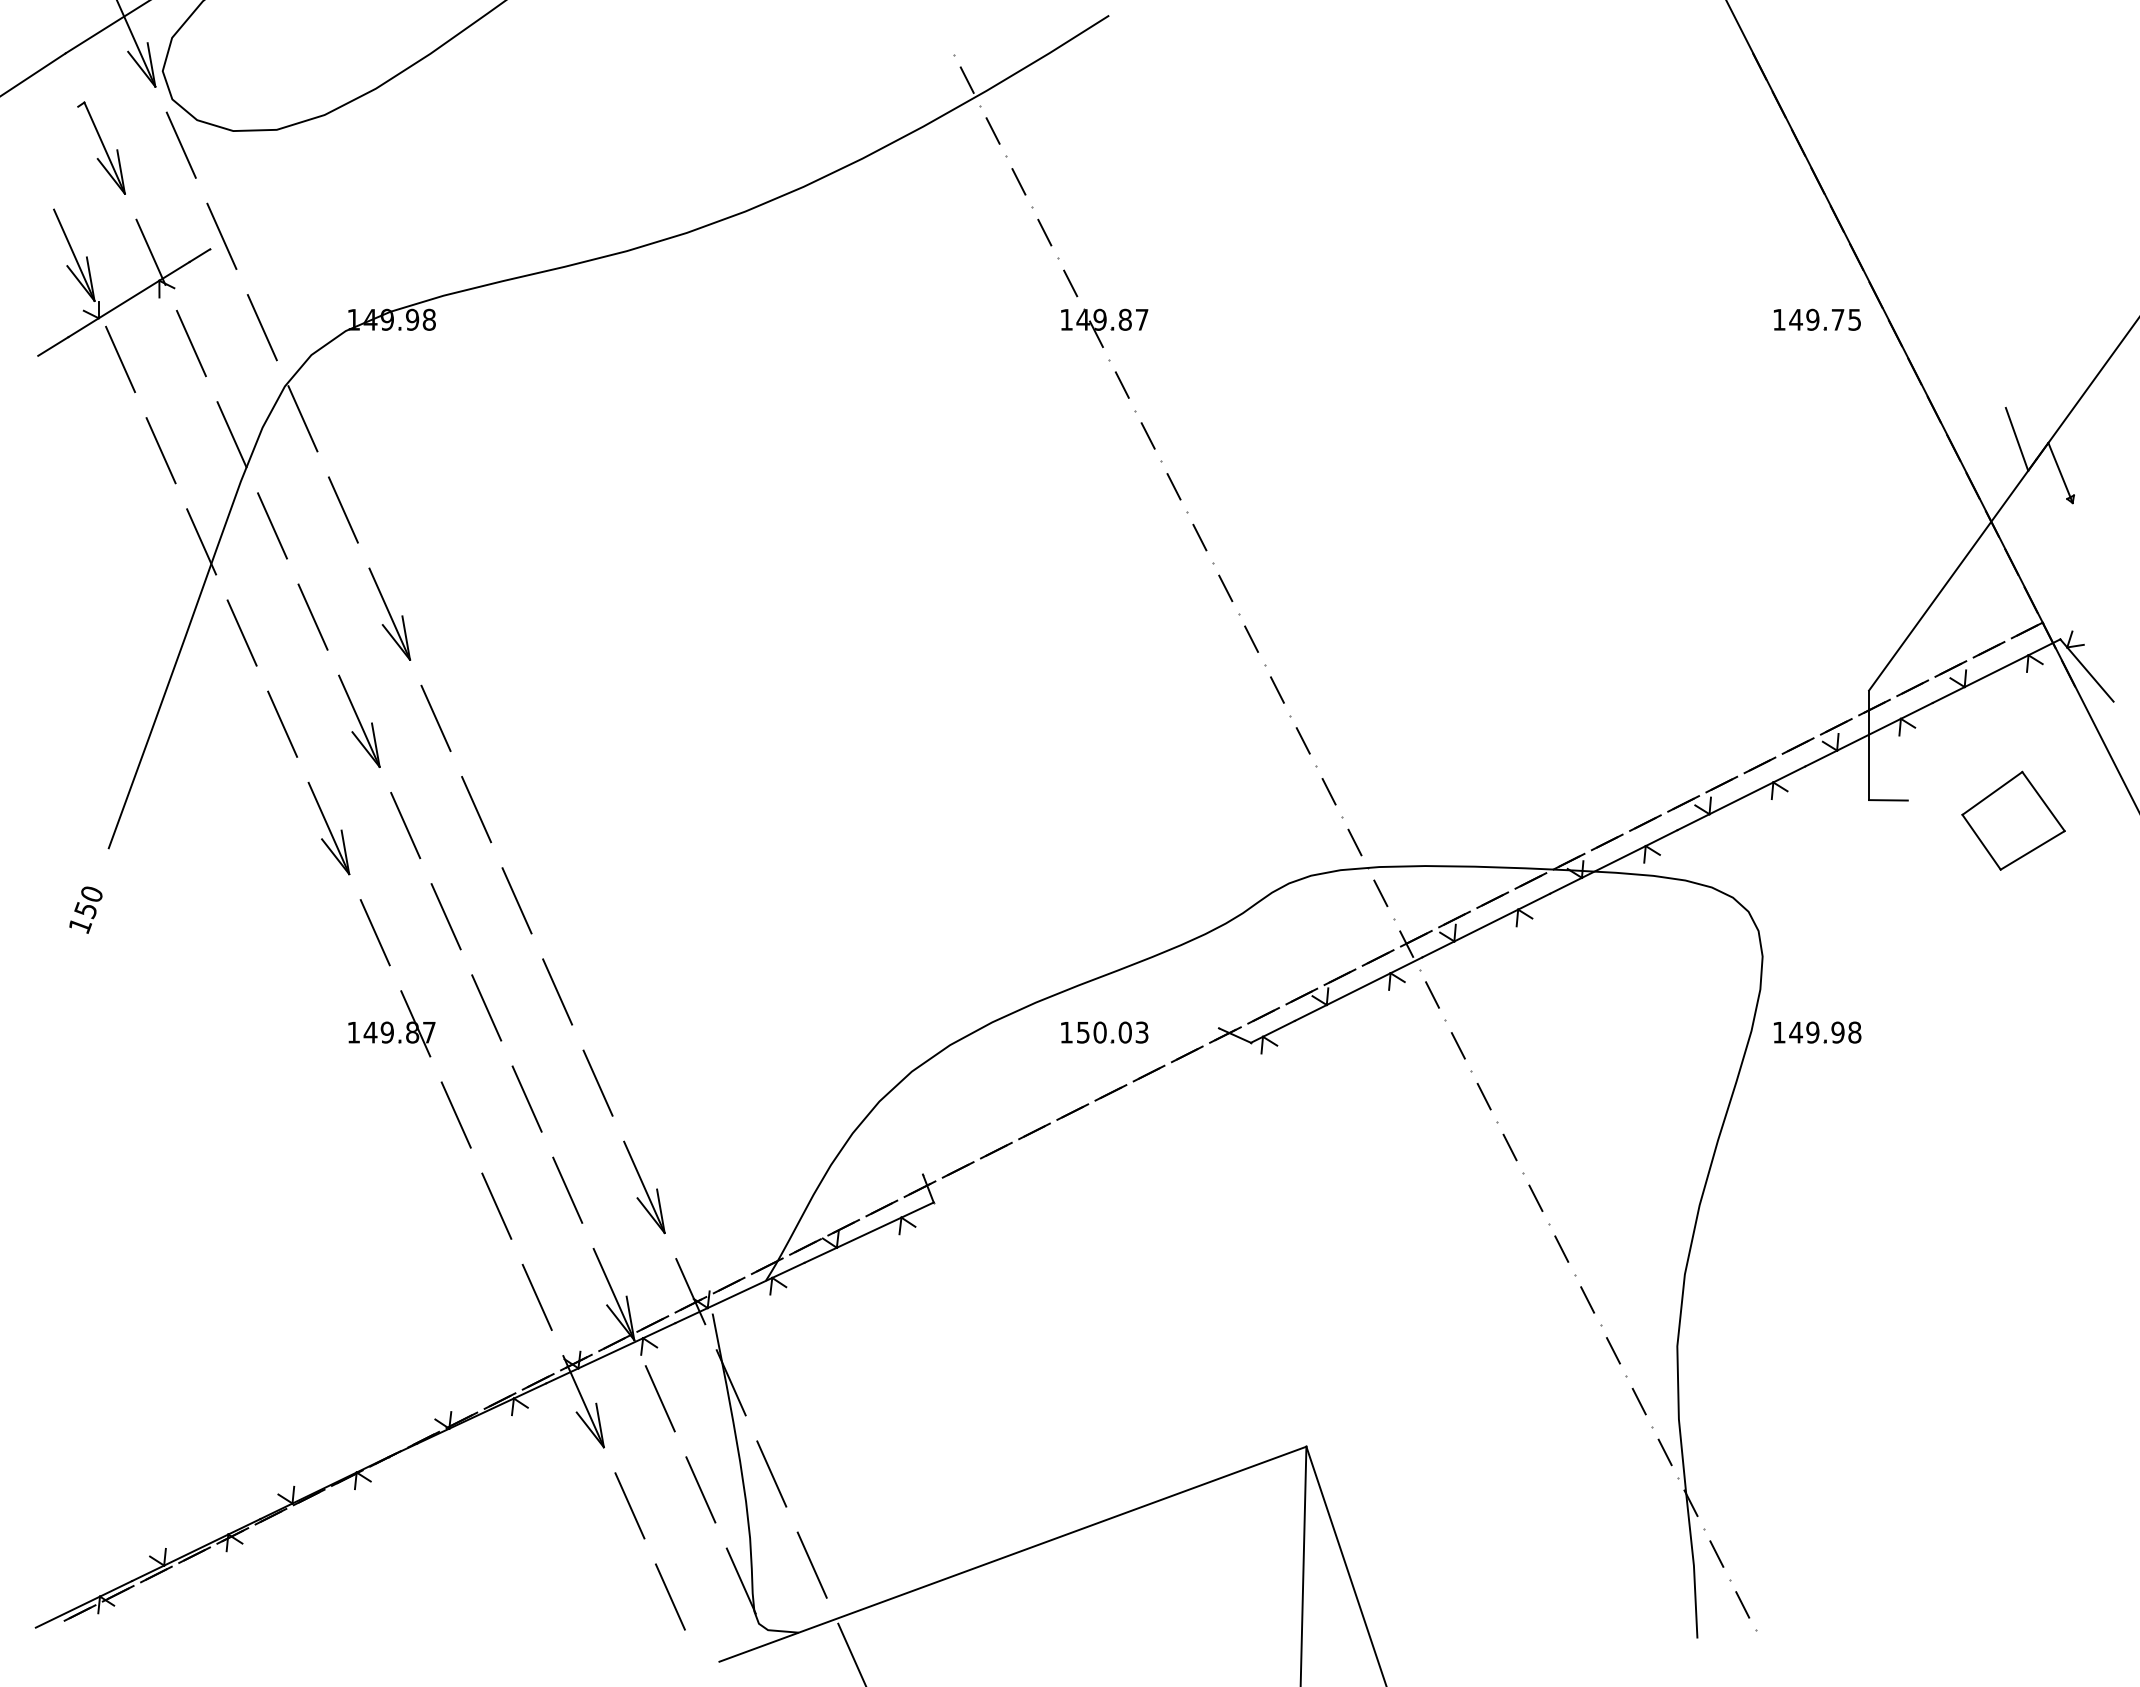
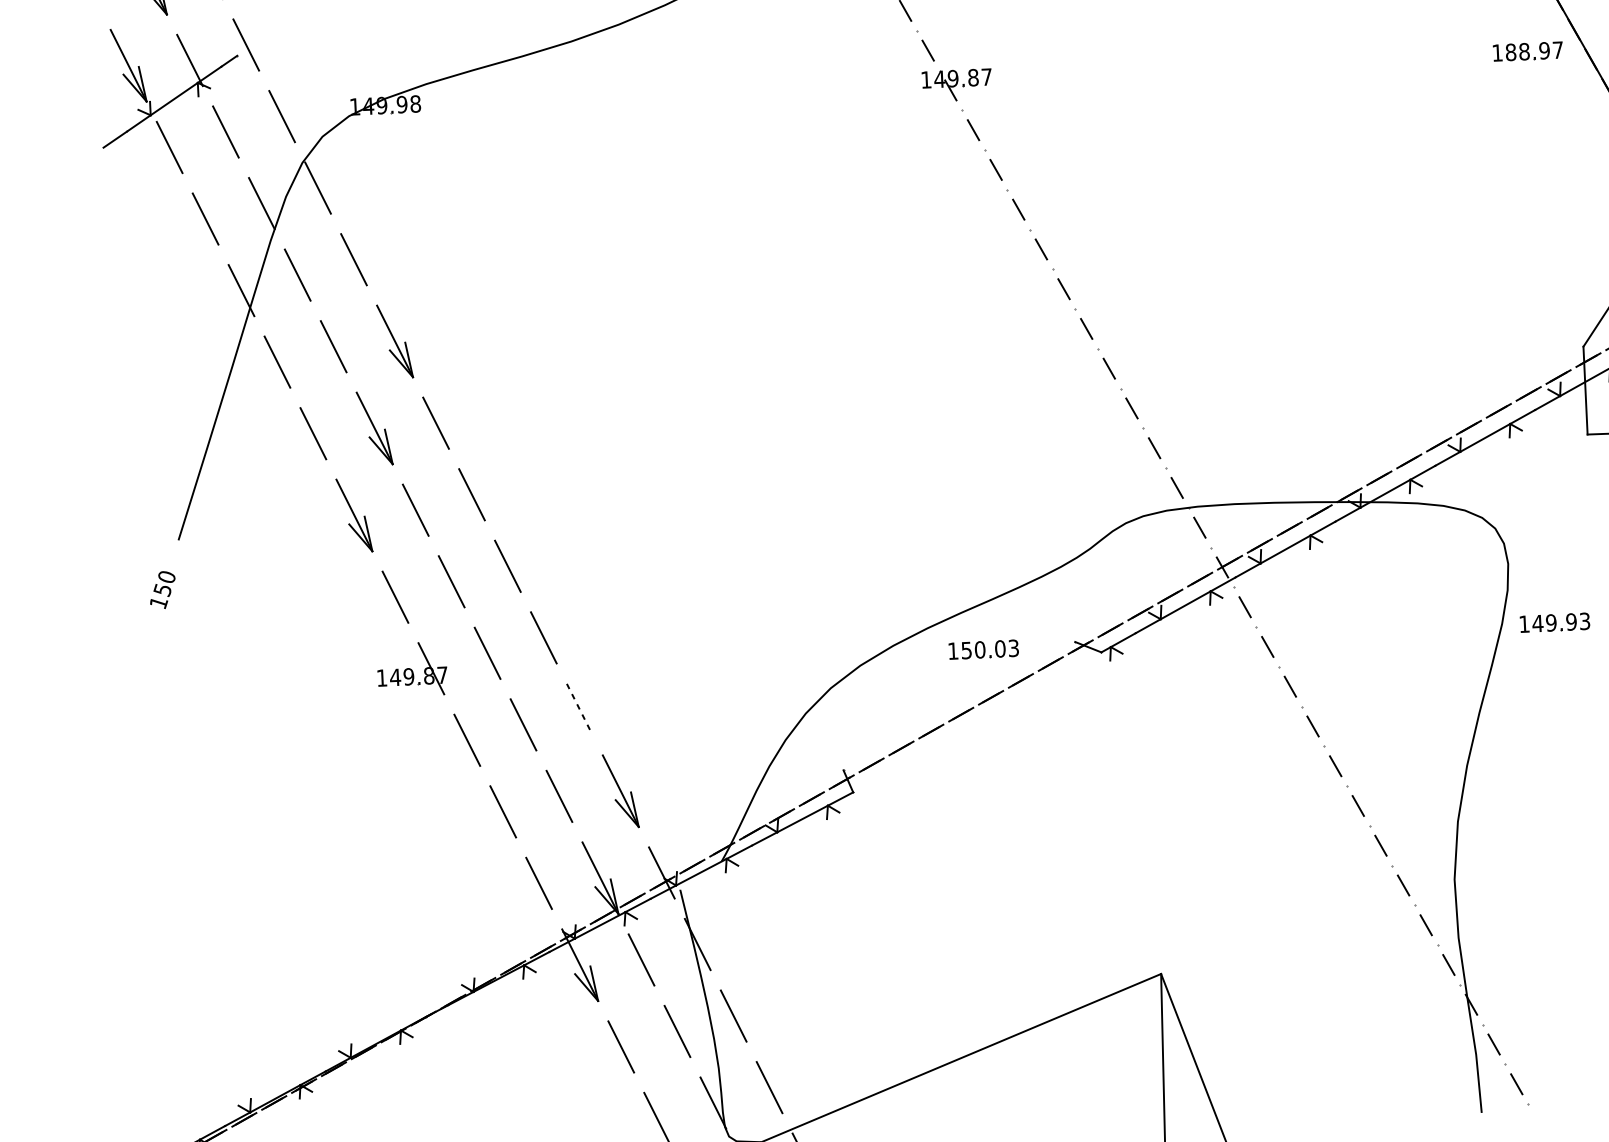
text: (1824, 319) -> (1533, 51), 149.75 -> 188.97
text: (1854, 1032) -> (1584, 621), 149.98 -> 149.93
line: (598, 1083) -> (580, 709), solid -> dashed

